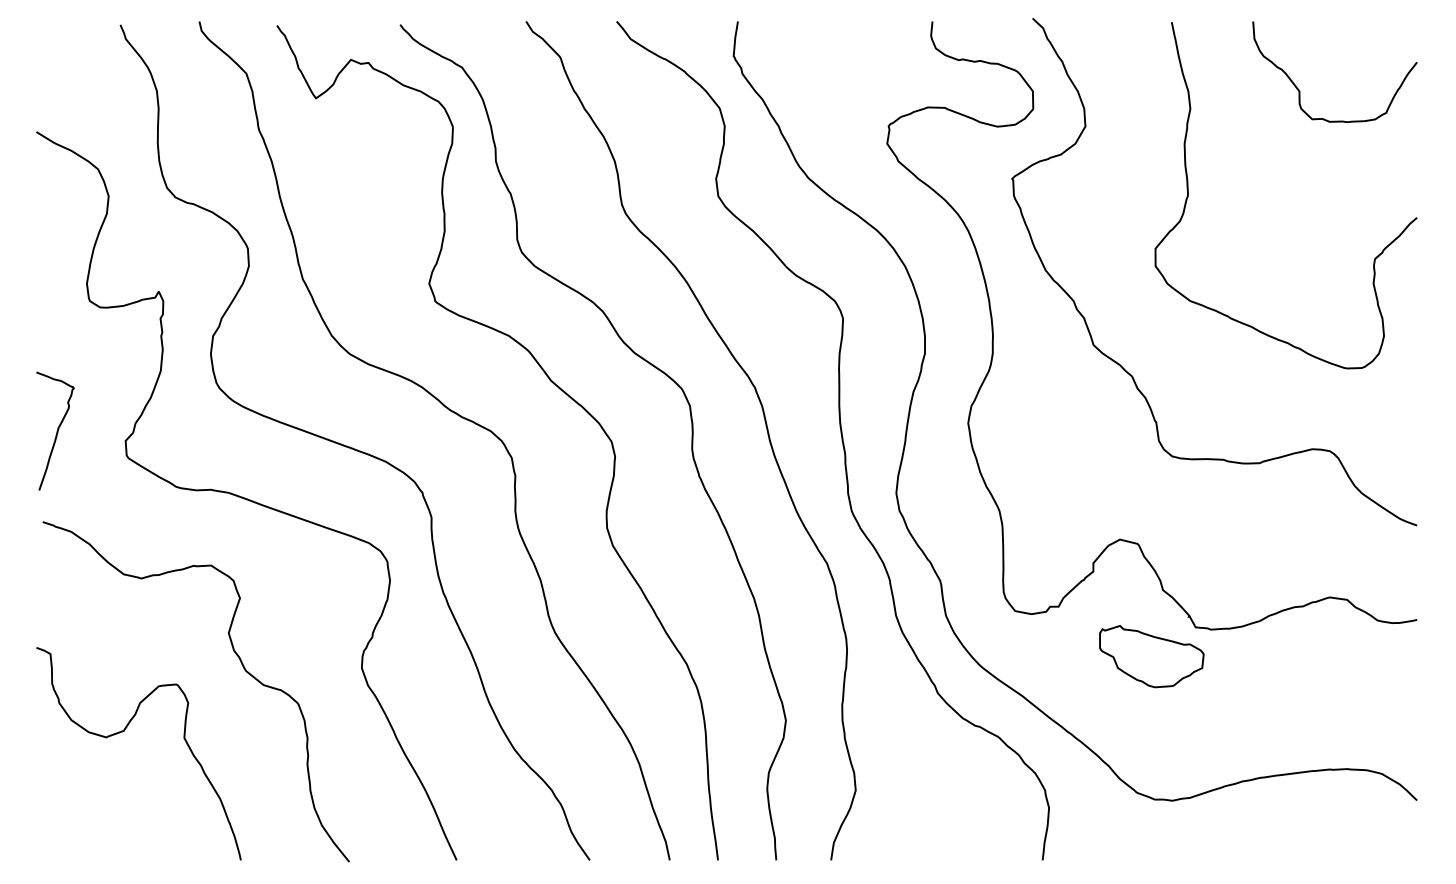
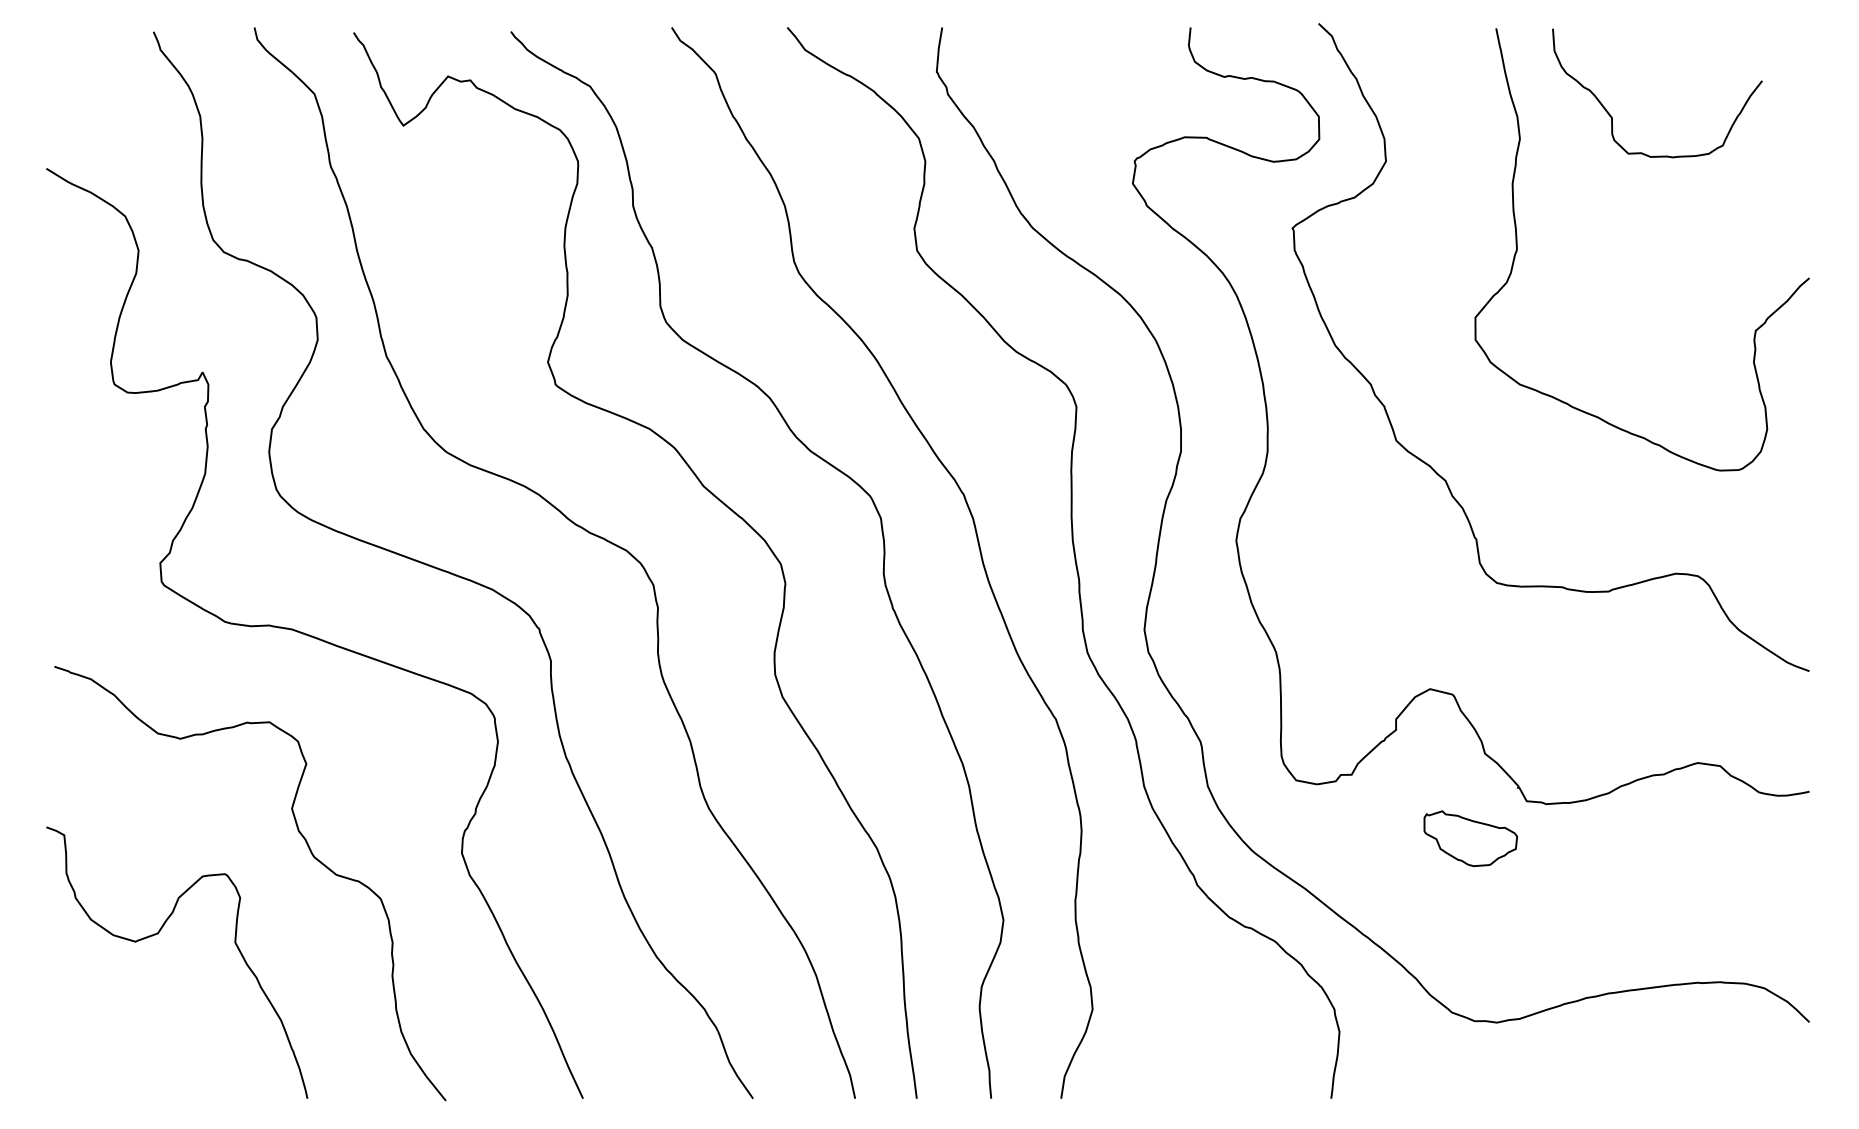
curve: (1299, 89) -> (1612, 115), moved
curve: (56, 431) -> (71, 551), removed
part: (1151, 656) -> (1470, 838), size x0.7

